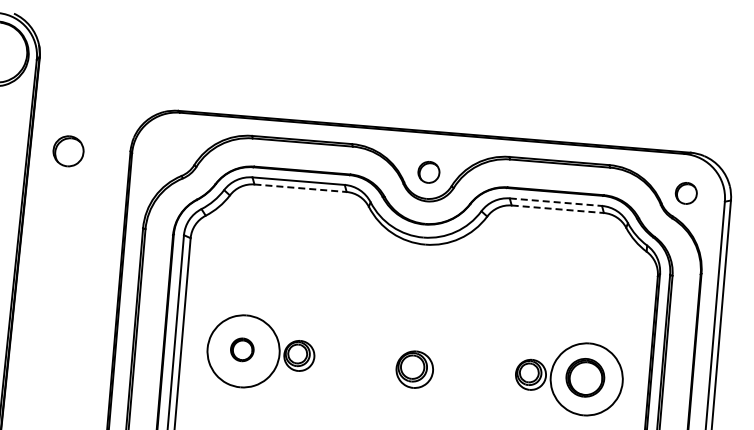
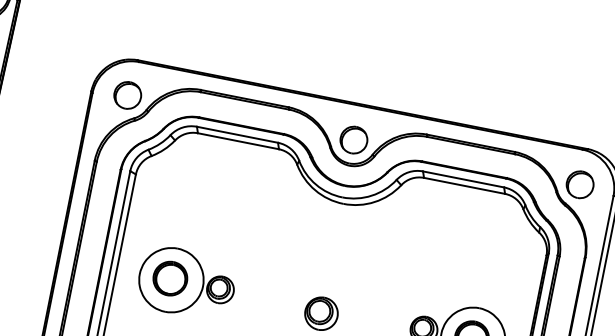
part: (68, 151) -> (127, 95), moved
part: (428, 172) -> (353, 140), size x1.43
line: (301, 188) -> (239, 141), dashed -> solid
part: (686, 193) -> (580, 184), size x1.43
line: (556, 202) -> (464, 179), dashed -> solid
line: (558, 209) -> (465, 186), dashed -> solid
part: (242, 349) -> (170, 278), size x1.67

